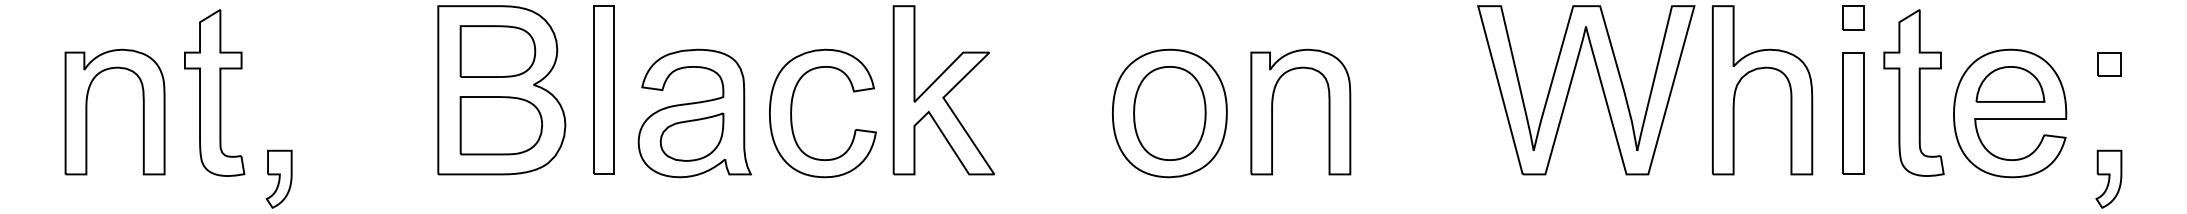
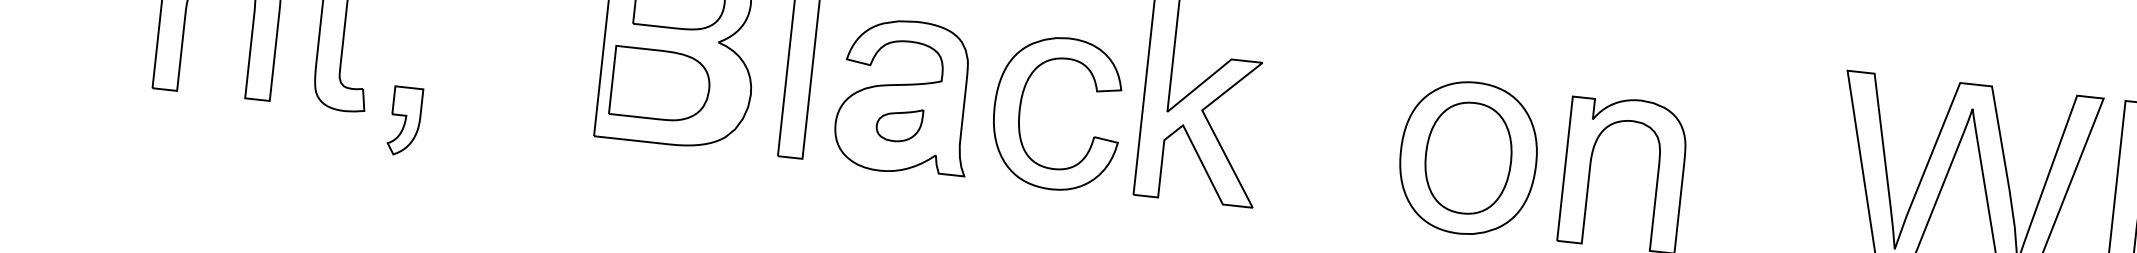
part: (501, 125) -> (660, 84), moved
part: (691, 136) -> (898, 123), size x0.6

